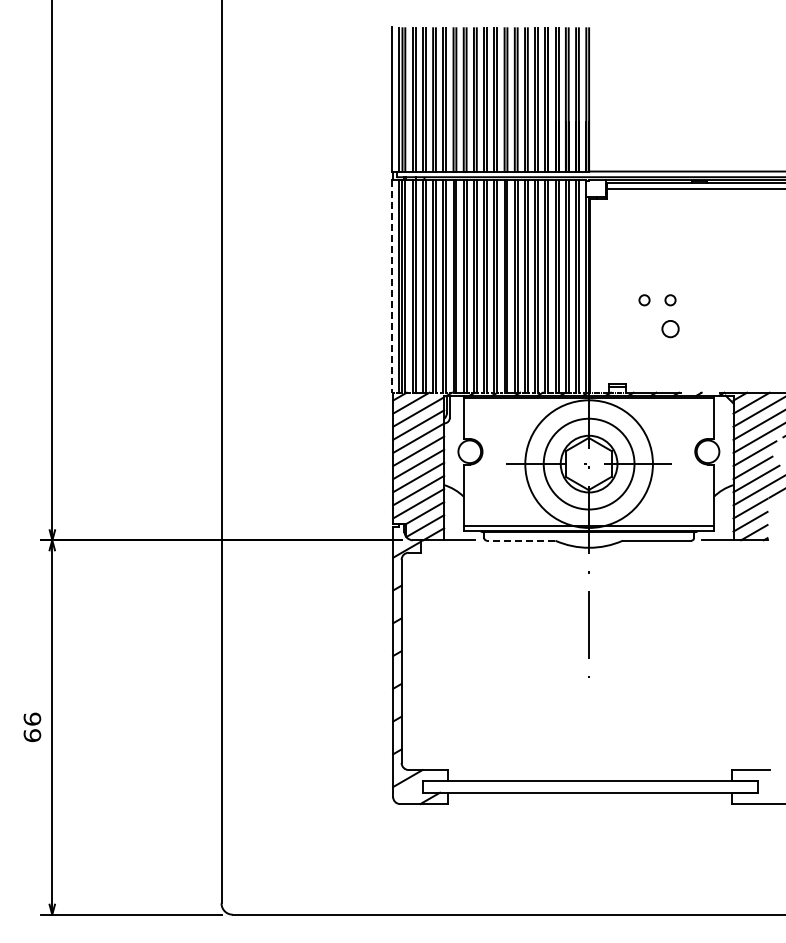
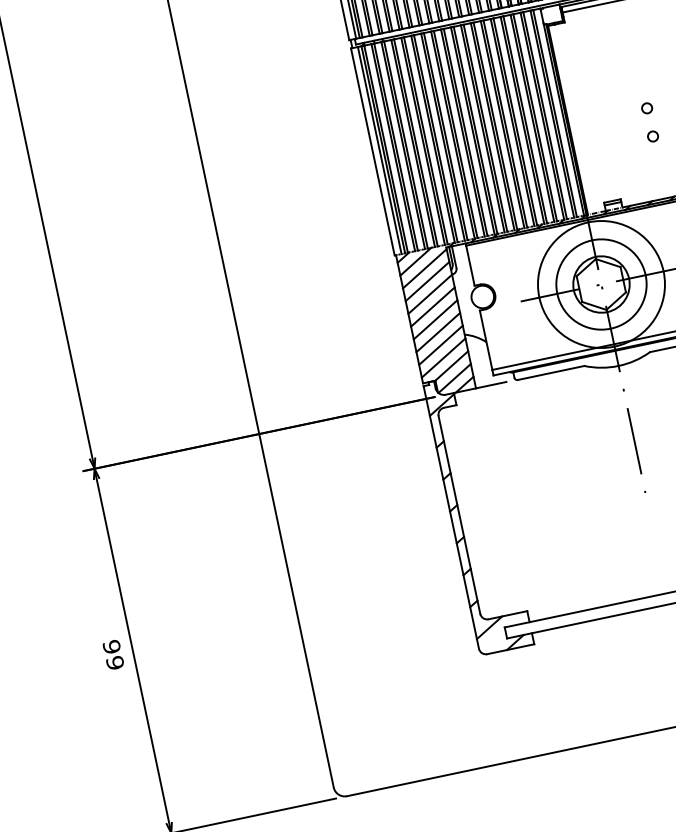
line: (391, 286) -> (372, 152), dashed -> solid
circle: (644, 300) -> (621, 113), removed
circle: (670, 329) -> (653, 136), size x0.62
line: (520, 540) -> (550, 372), dashed -> solid

